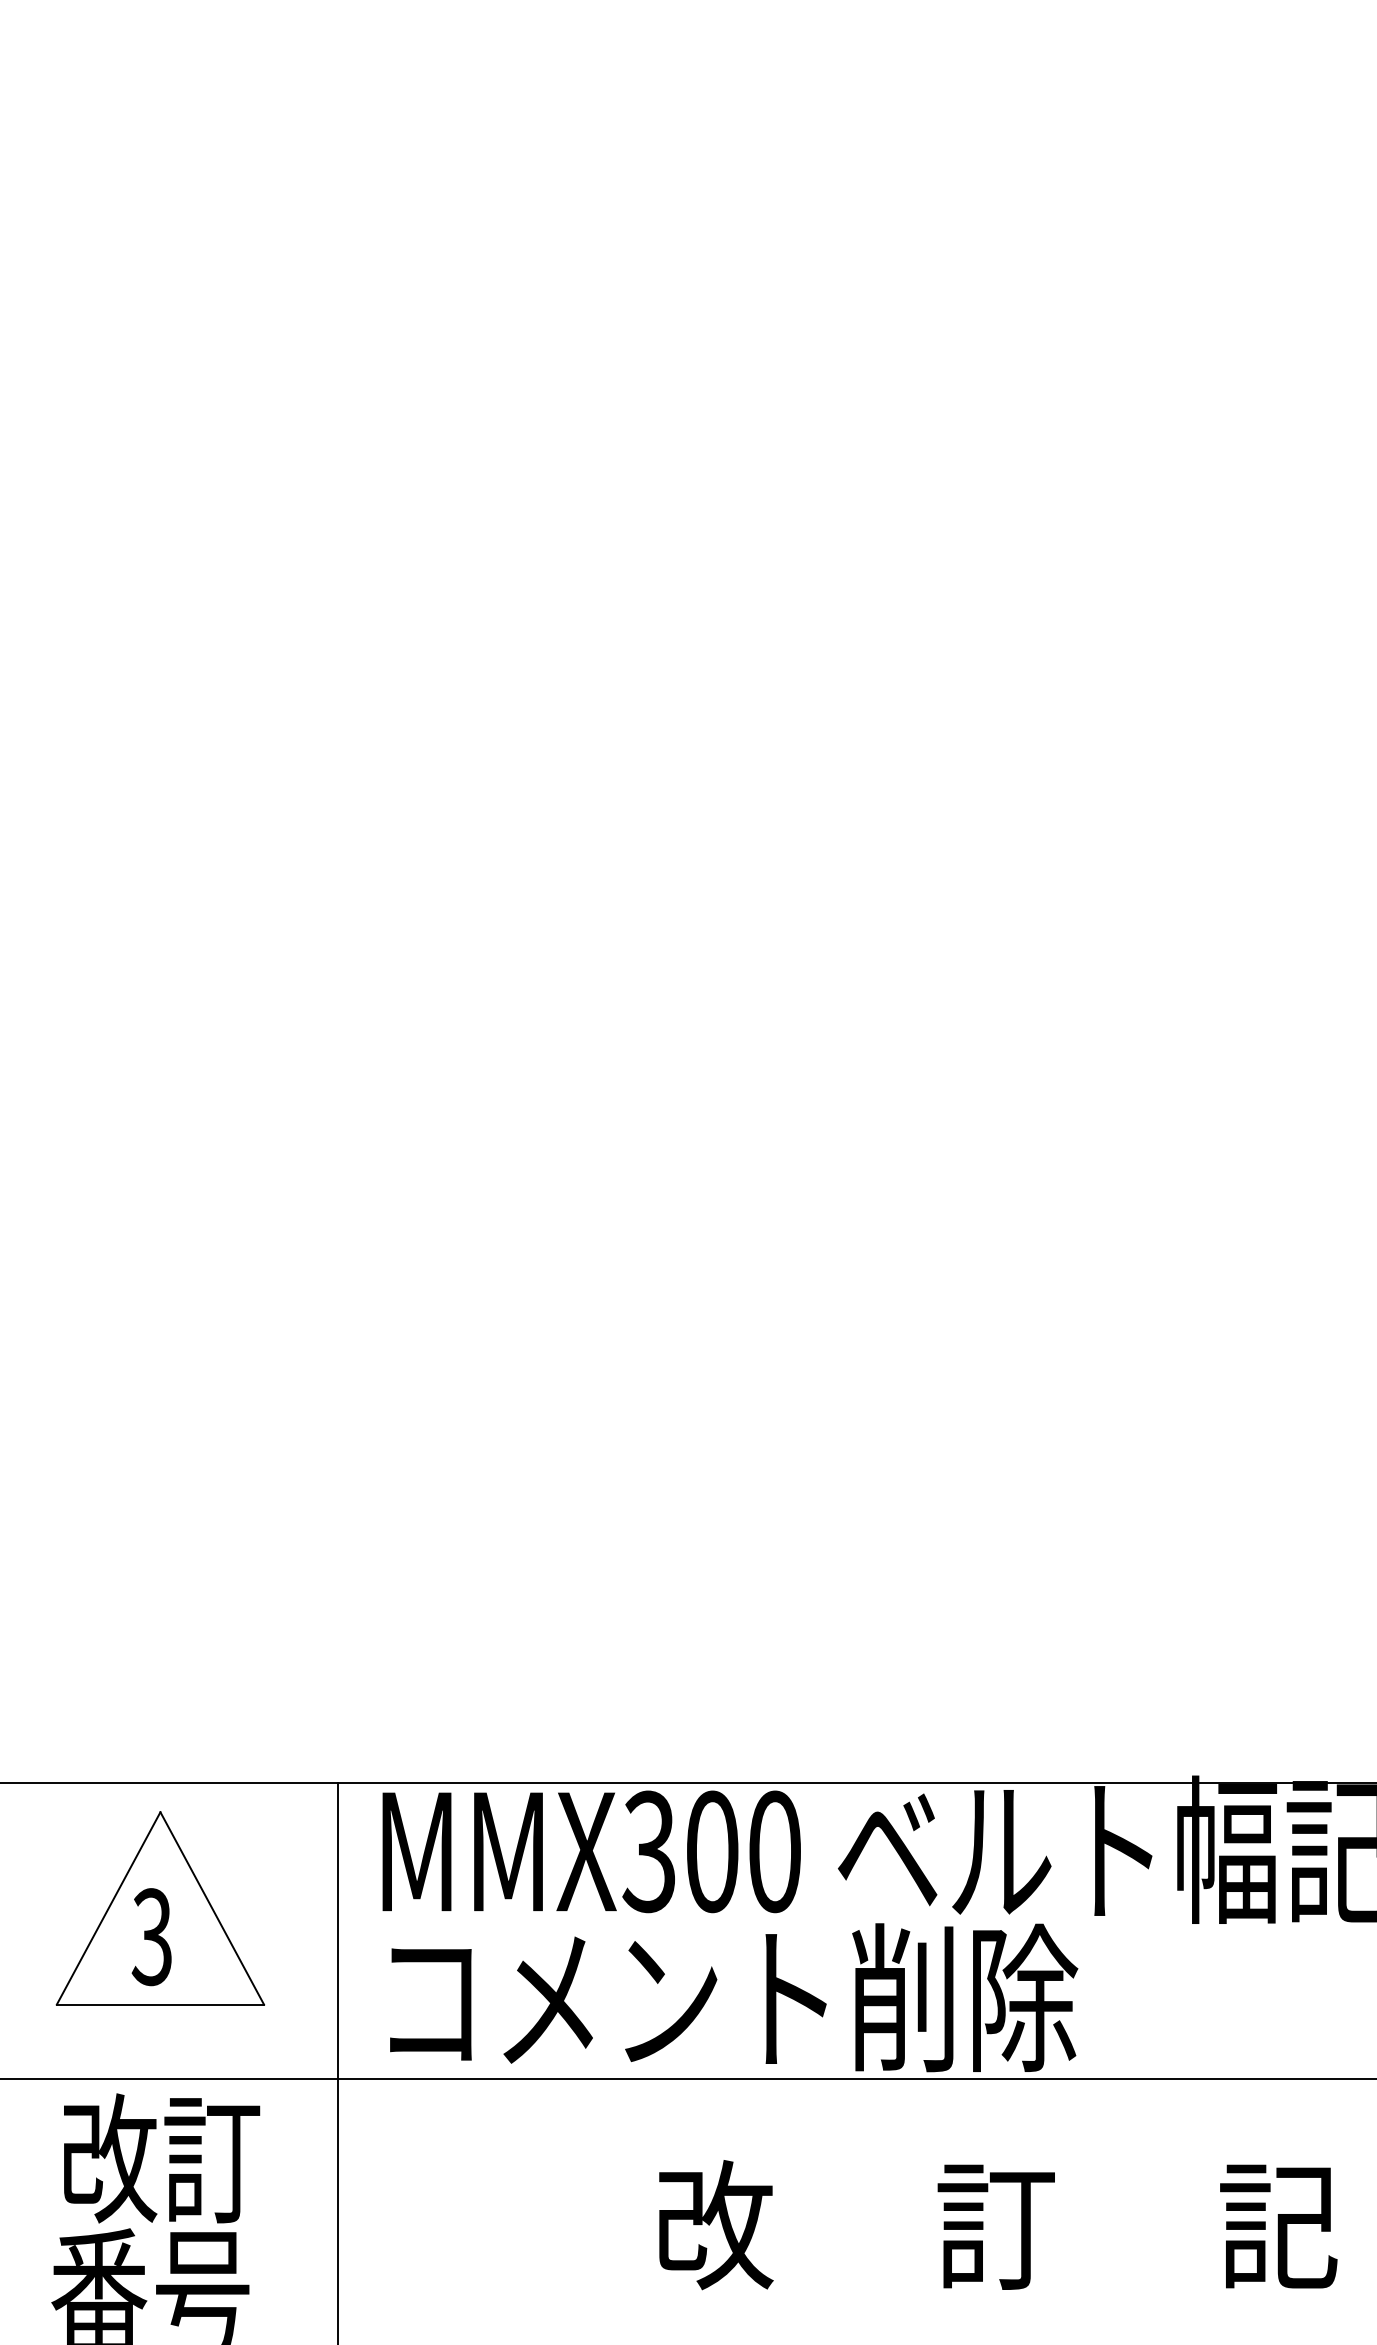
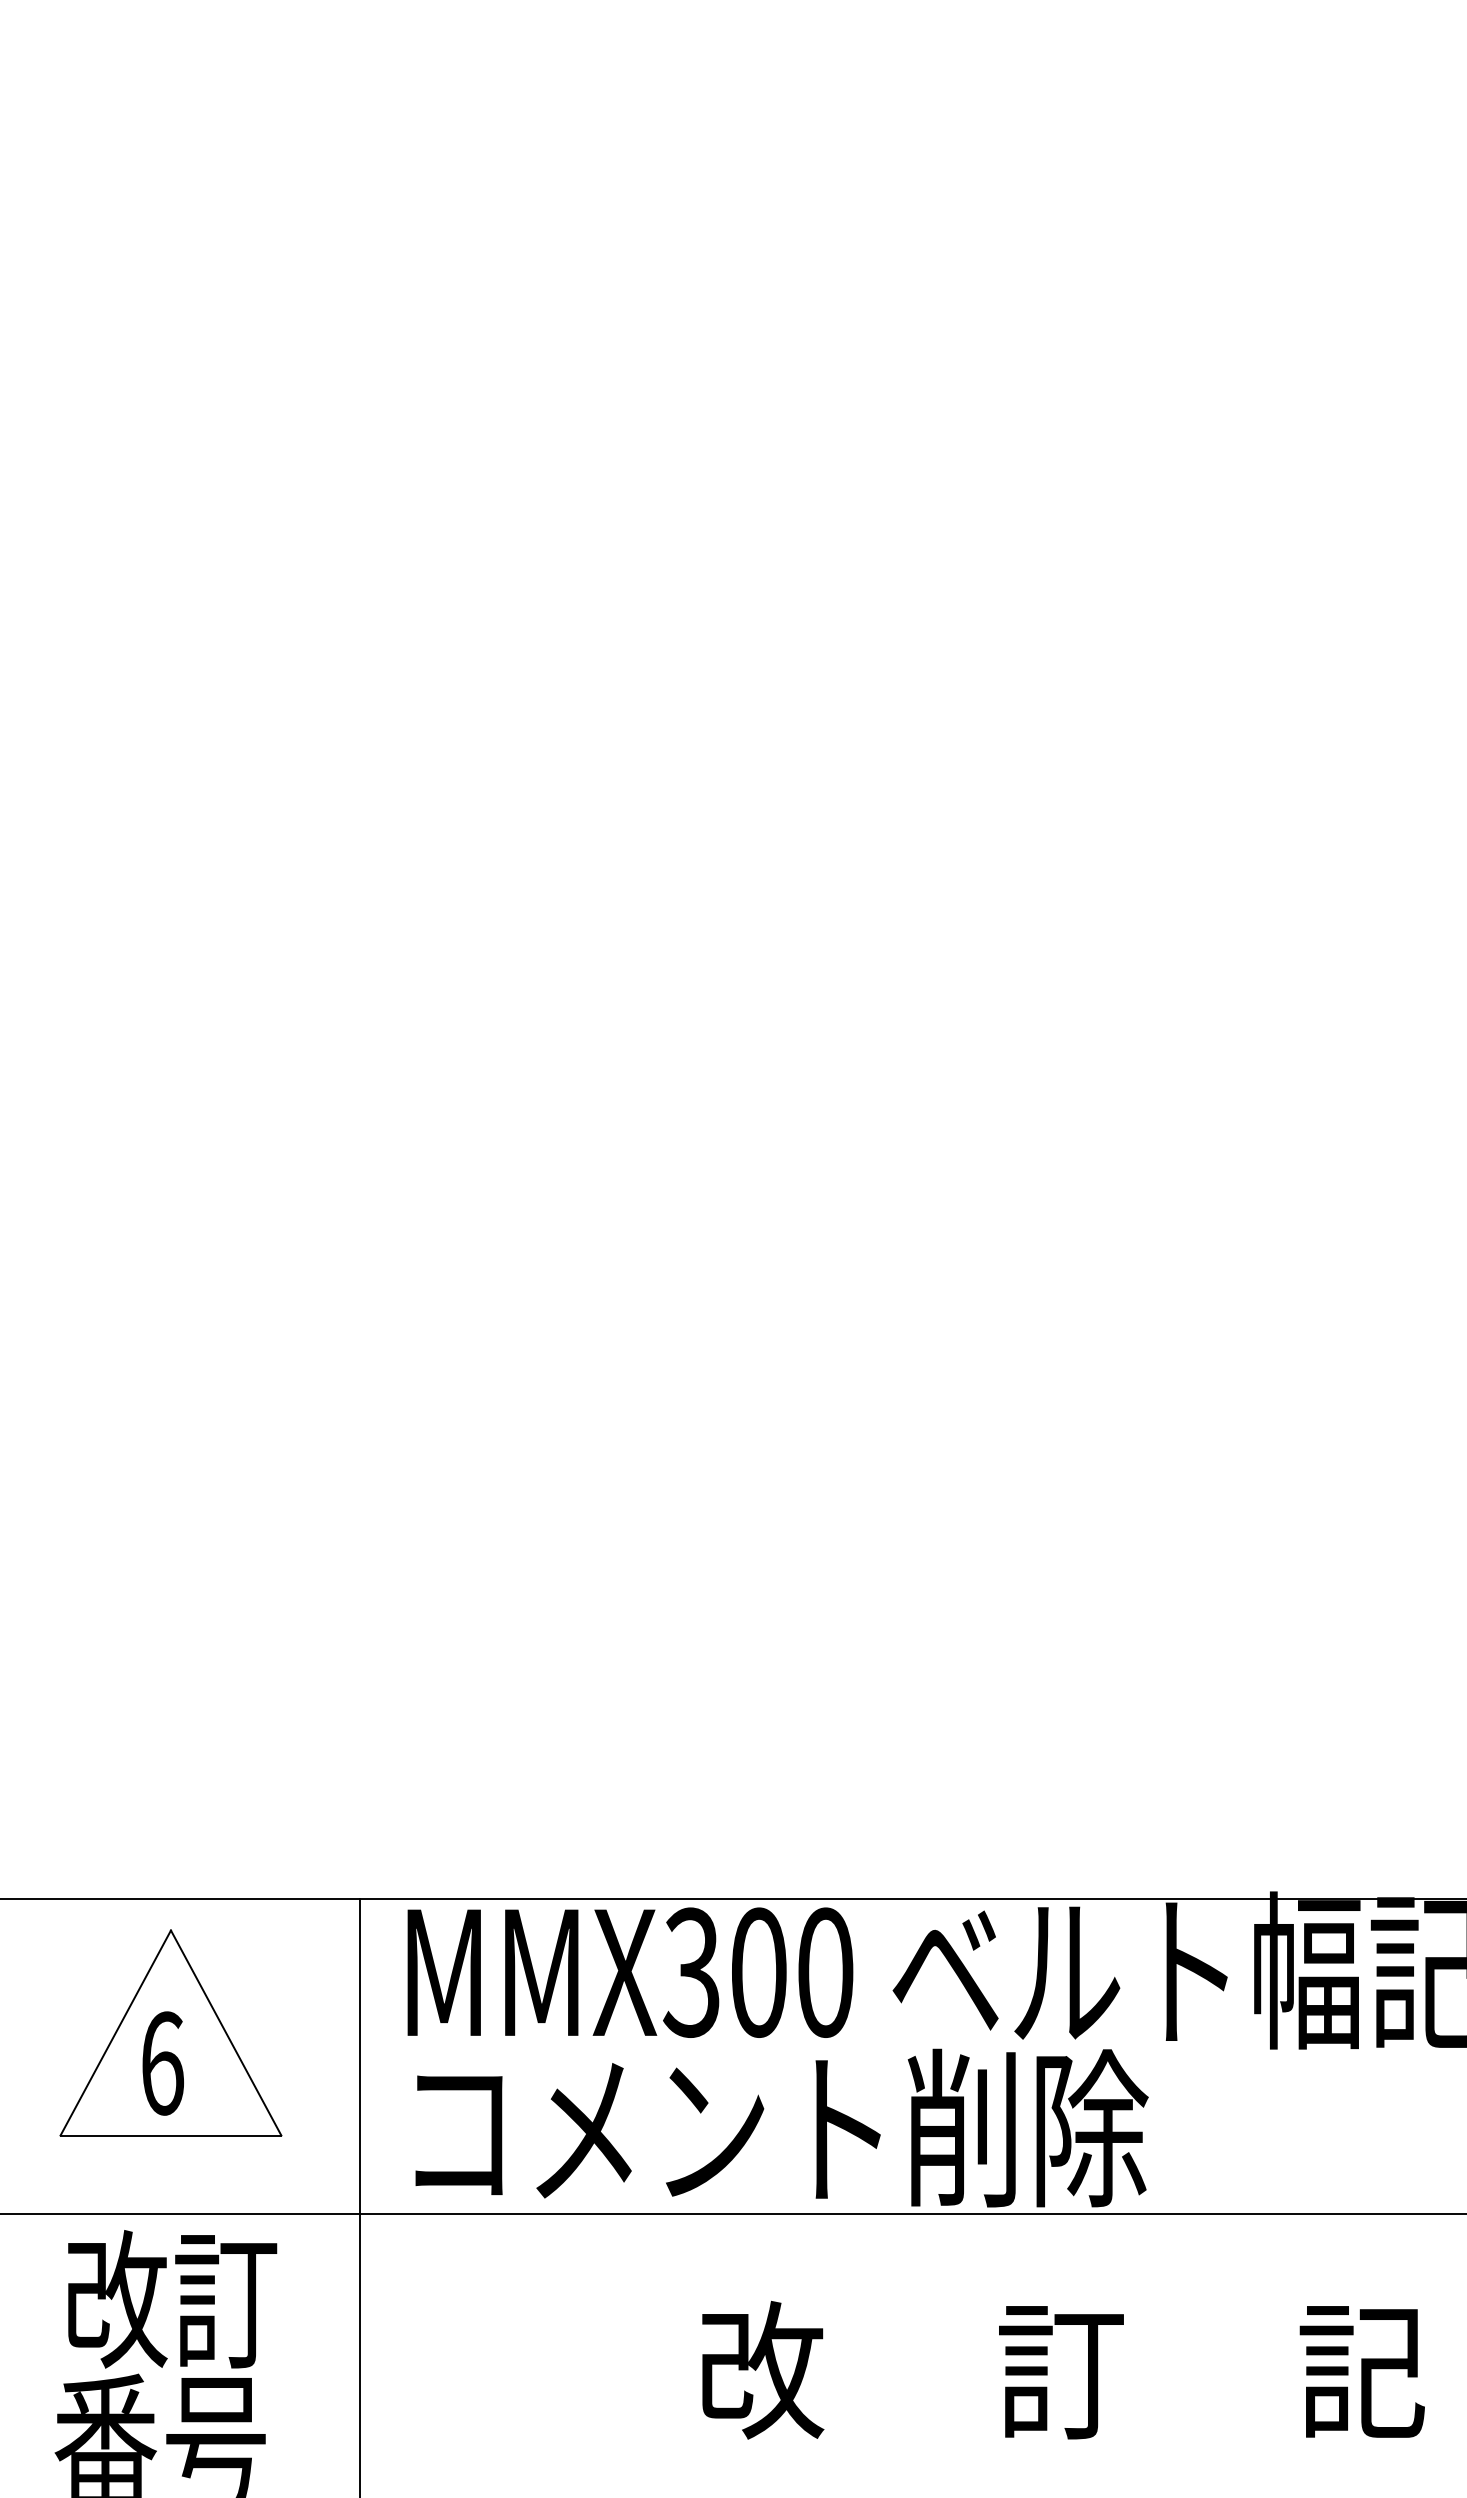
text: (151, 1937) -> (161, 2063), 3 -> 6

